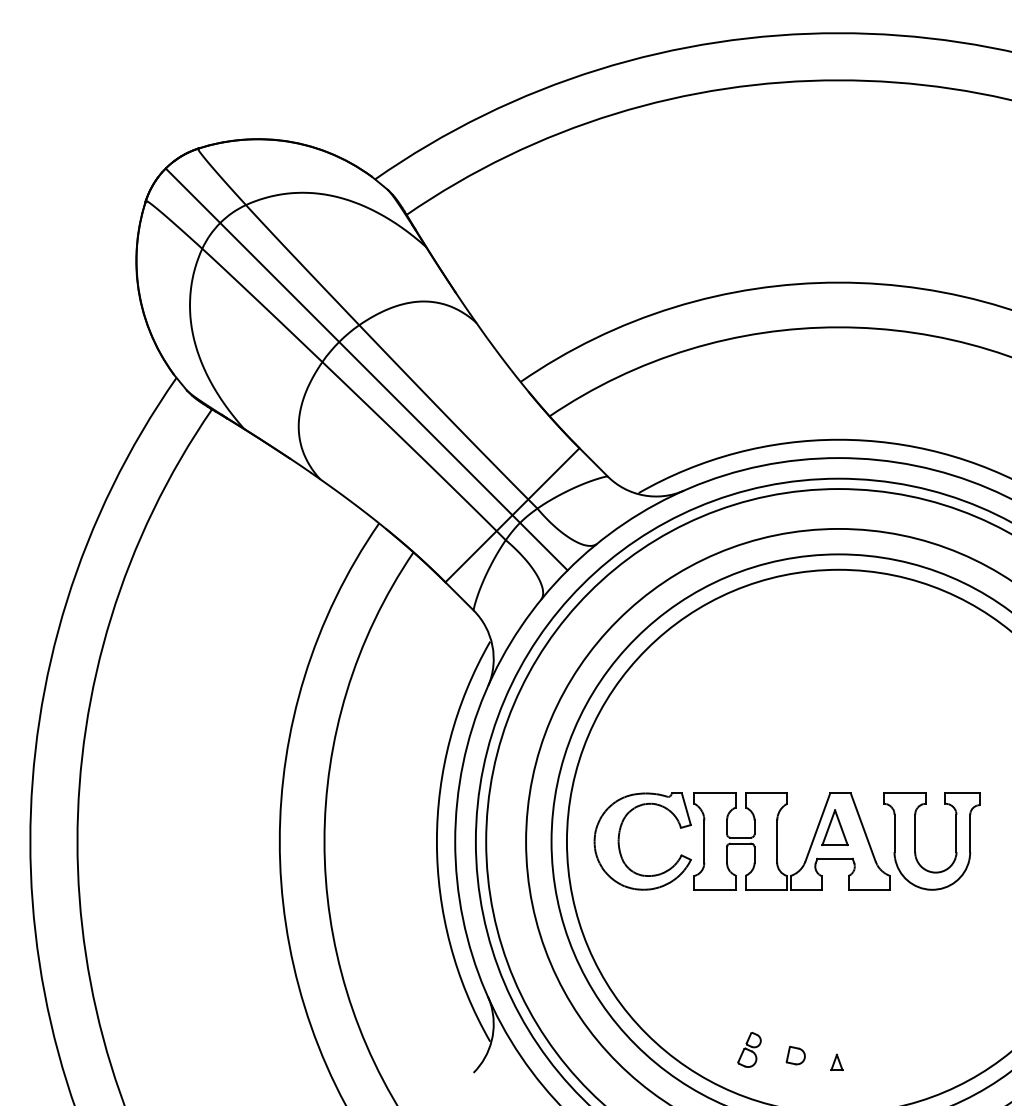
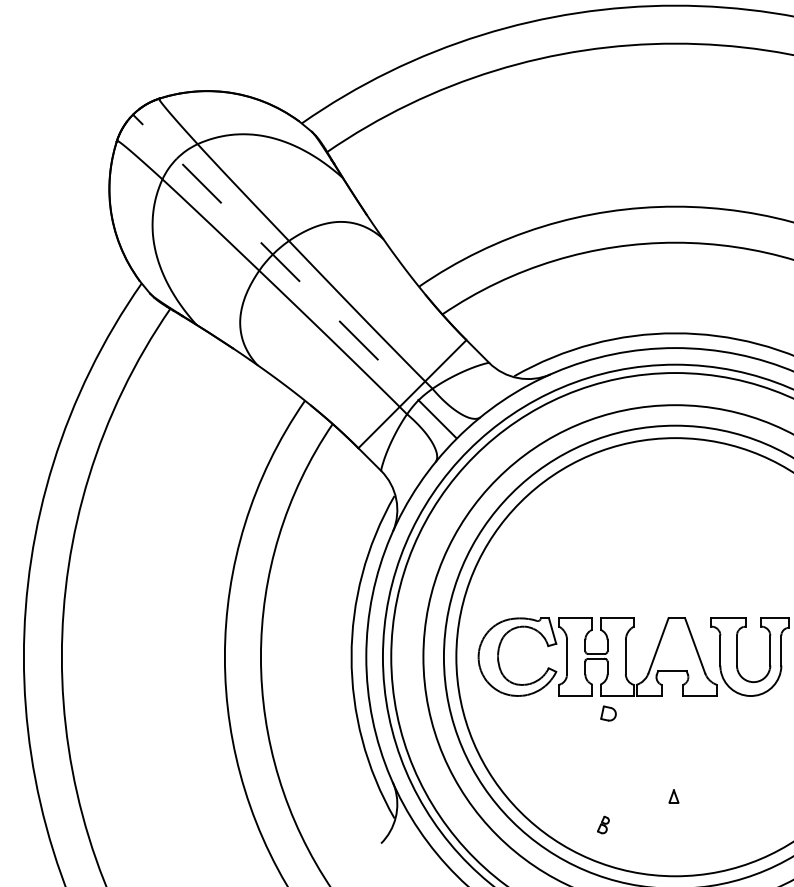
line: (366, 369) -> (294, 276), solid -> dashed
part: (834, 827) -> (671, 645), removed
part: (749, 1049) -> (603, 824), size x0.6
part: (795, 1055) -> (608, 713), moved
part: (836, 1062) -> (673, 796), moved

